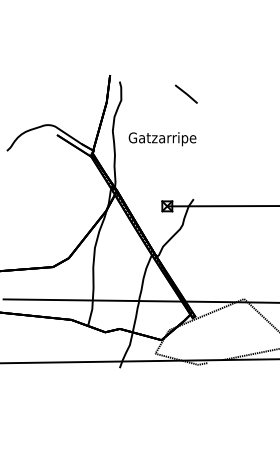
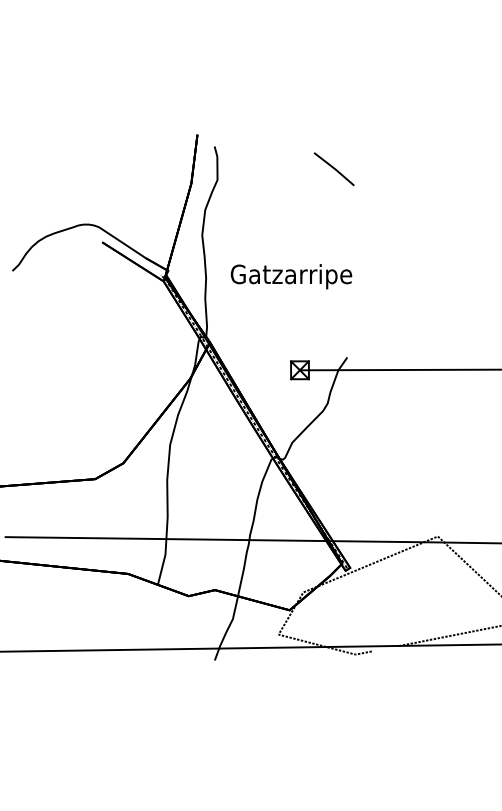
text: (162, 139) -> (291, 277), moved

